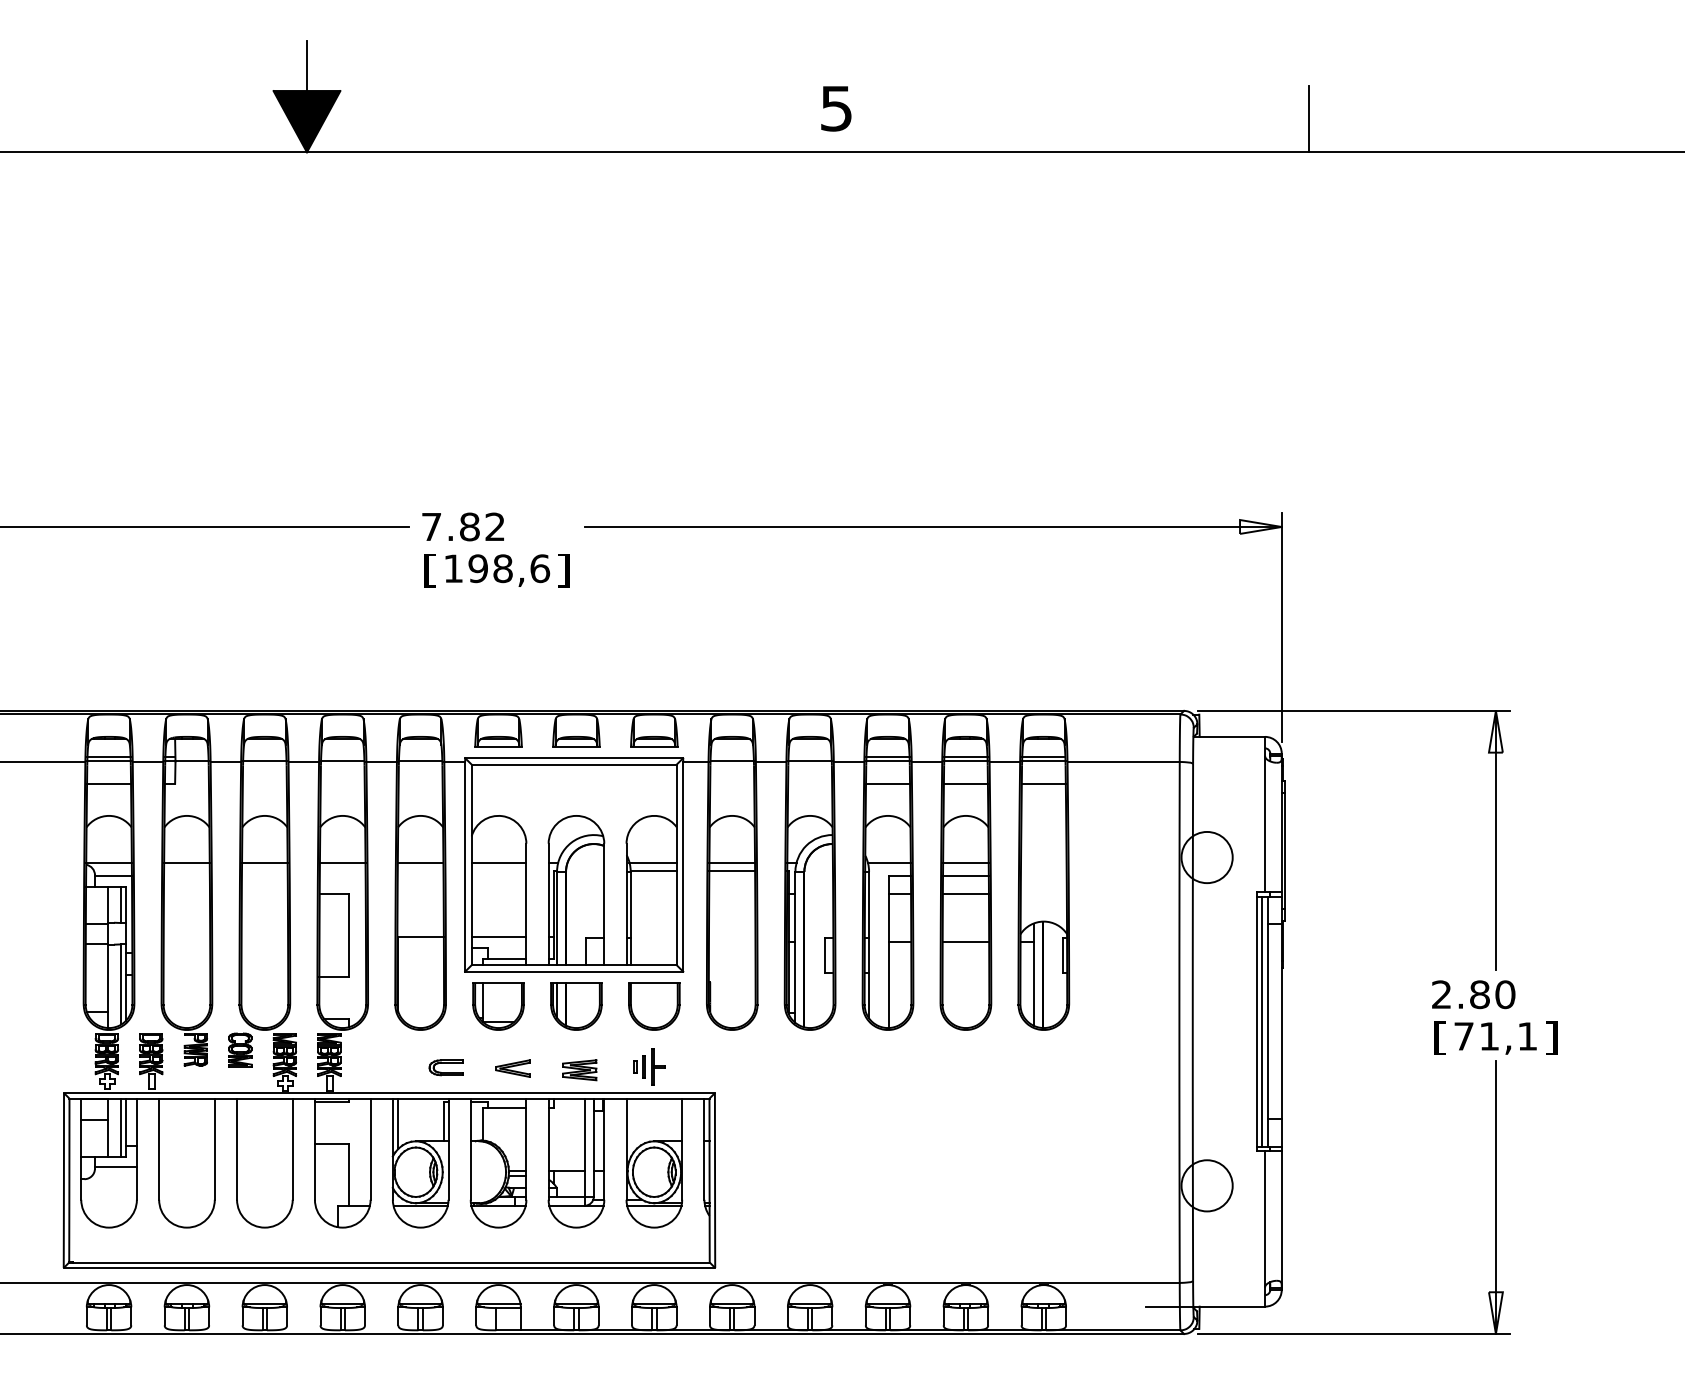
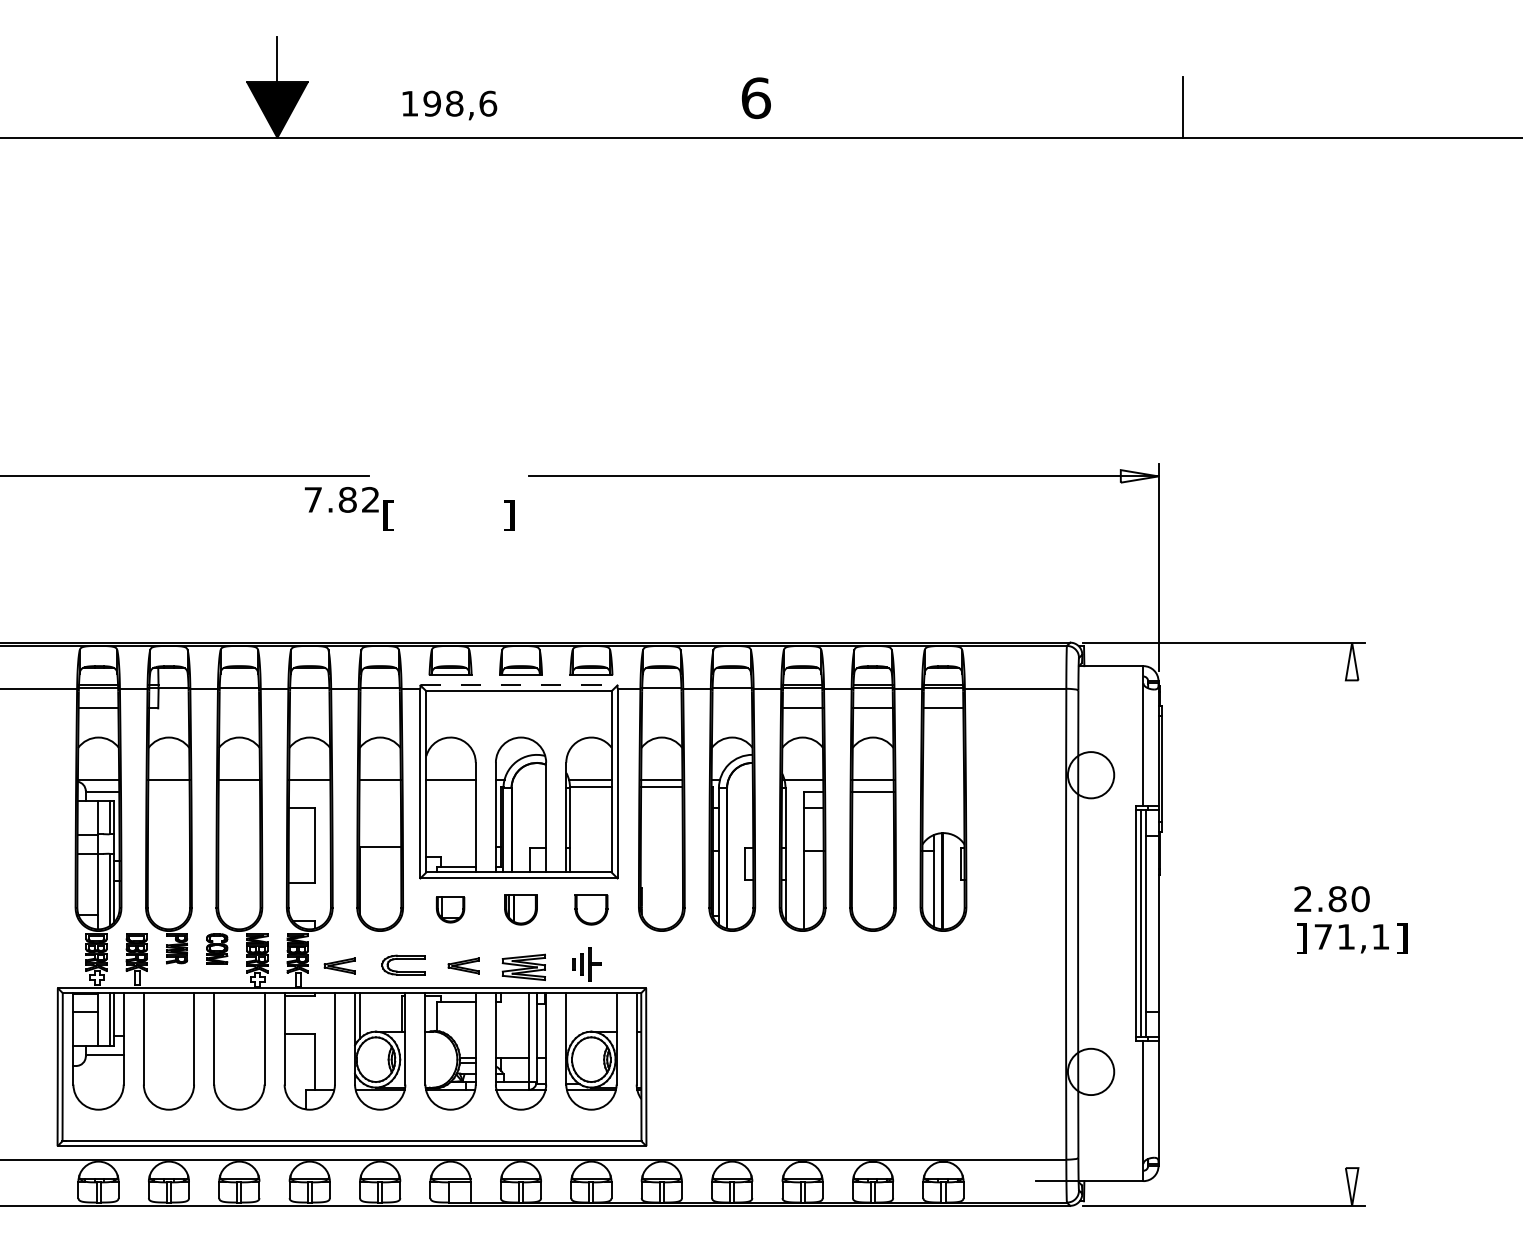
text: (836, 108) -> (756, 98), 5 -> 6
text: (462, 526) -> (341, 499), moved
text: (497, 570) -> (449, 105), moved
line: (574, 758) -> (519, 685), solid -> dashed
line: (1495, 840) -> (1351, 759), removed
line: (965, 893) -> (872, 807), removed
line: (498, 937) -> (450, 847), removed
line: (965, 941) -> (872, 851), removed
part: (498, 1006) -> (450, 909), size x0.6
part: (576, 1006) -> (521, 909), size x0.7
part: (654, 1006) -> (591, 909), size x0.7
text: (1440, 1037) -> (1302, 937), [ -> ]
part: (445, 1067) -> (402, 964), size x1.4
part: (375, 1068) -> (339, 965), added
part: (579, 1070) -> (523, 967), size x1.4
line: (1495, 1196) -> (1351, 1081), removed

